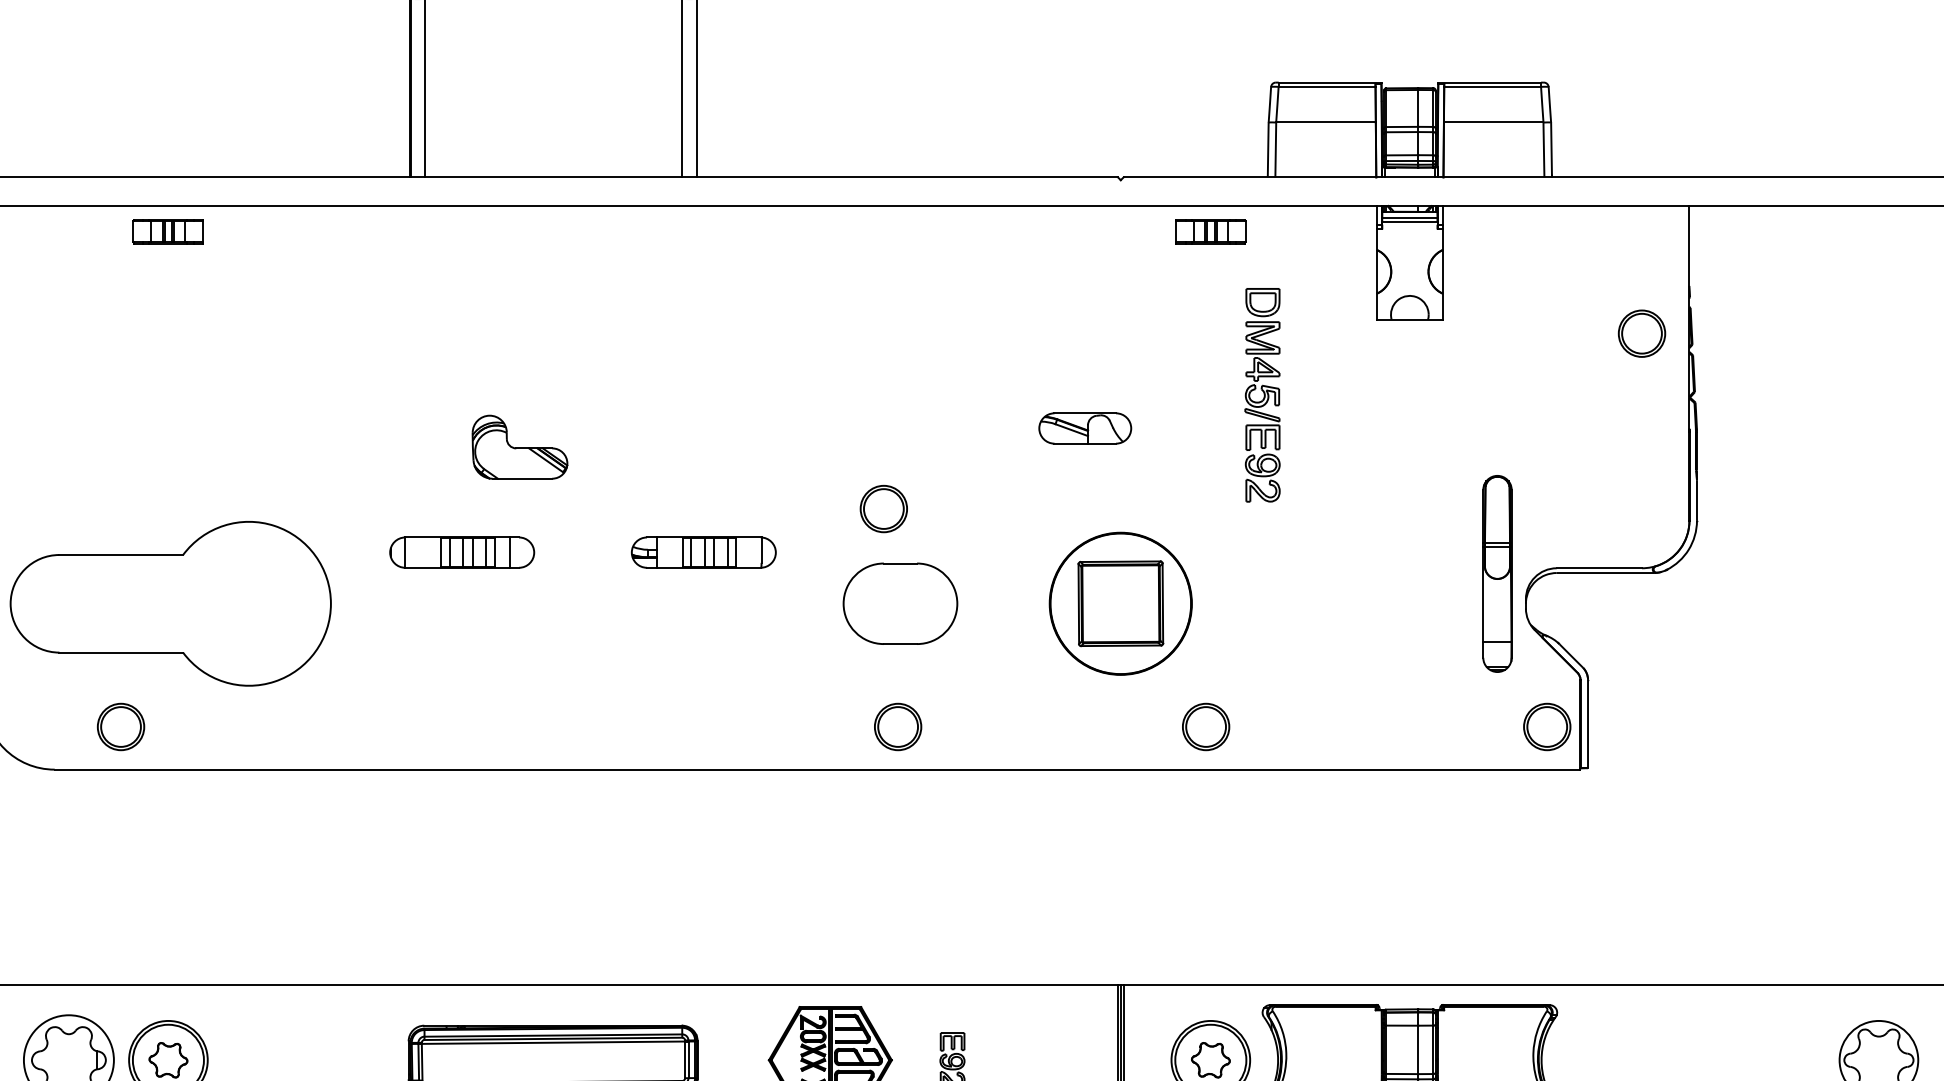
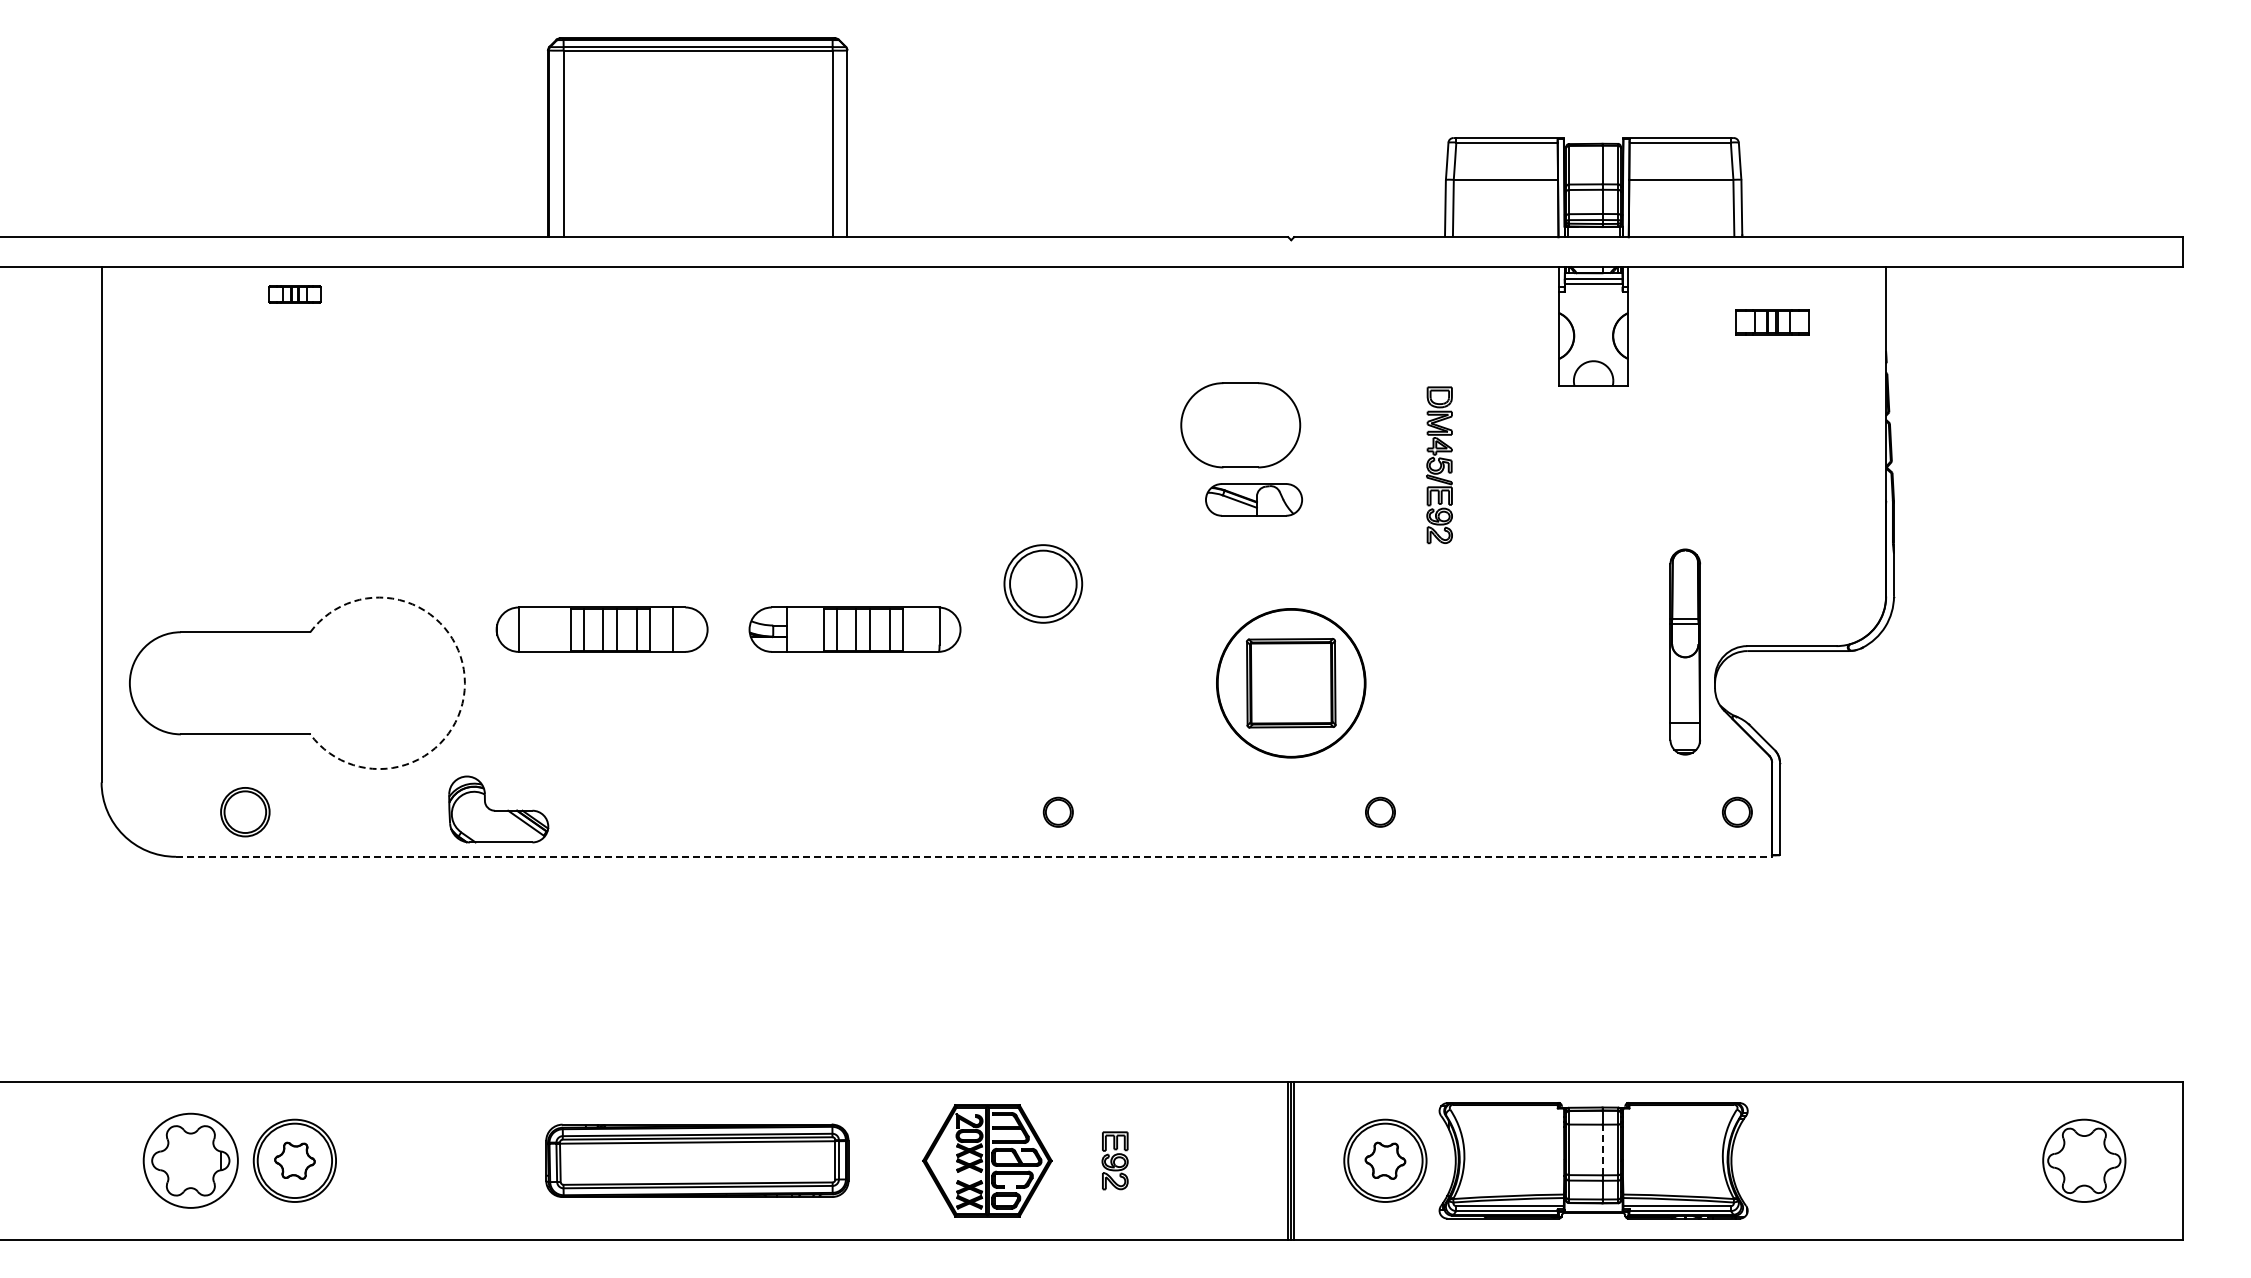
part: (168, 232) -> (294, 294), size x0.7
part: (1210, 232) -> (1772, 322), moved
part: (1642, 333) -> (1836, 400), removed
part: (1262, 395) -> (1439, 465), size x0.7
part: (519, 447) -> (498, 809), moved
part: (883, 509) -> (1043, 584), size x1.6
part: (462, 552) -> (602, 629), size x1.4
part: (703, 552) -> (854, 629), size x1.4
arc: (330, 603) -> (464, 683), solid -> dashed
part: (900, 603) -> (1240, 425), moved
part: (898, 727) -> (1058, 812), size x0.6
part: (1206, 727) -> (1380, 812), size x0.6
part: (1547, 727) -> (1737, 812), size x0.6
line: (818, 769) -> (974, 856), solid -> dashed
line: (1418, 1049) -> (1602, 1149), solid -> dashed

